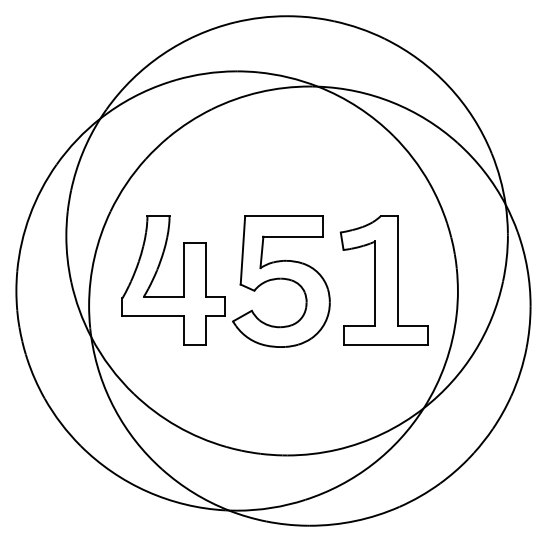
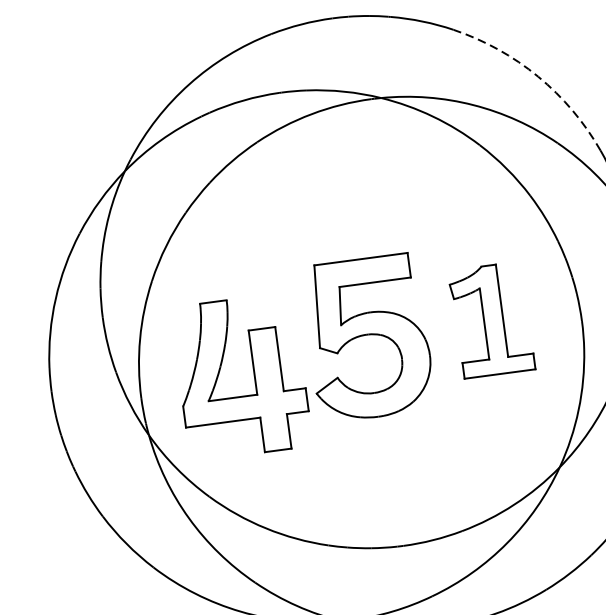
arc: (448, 86) -> (537, 76), solid -> dashed
part: (183, 280) -> (253, 375), moved
part: (383, 280) -> (490, 320), size x0.7

